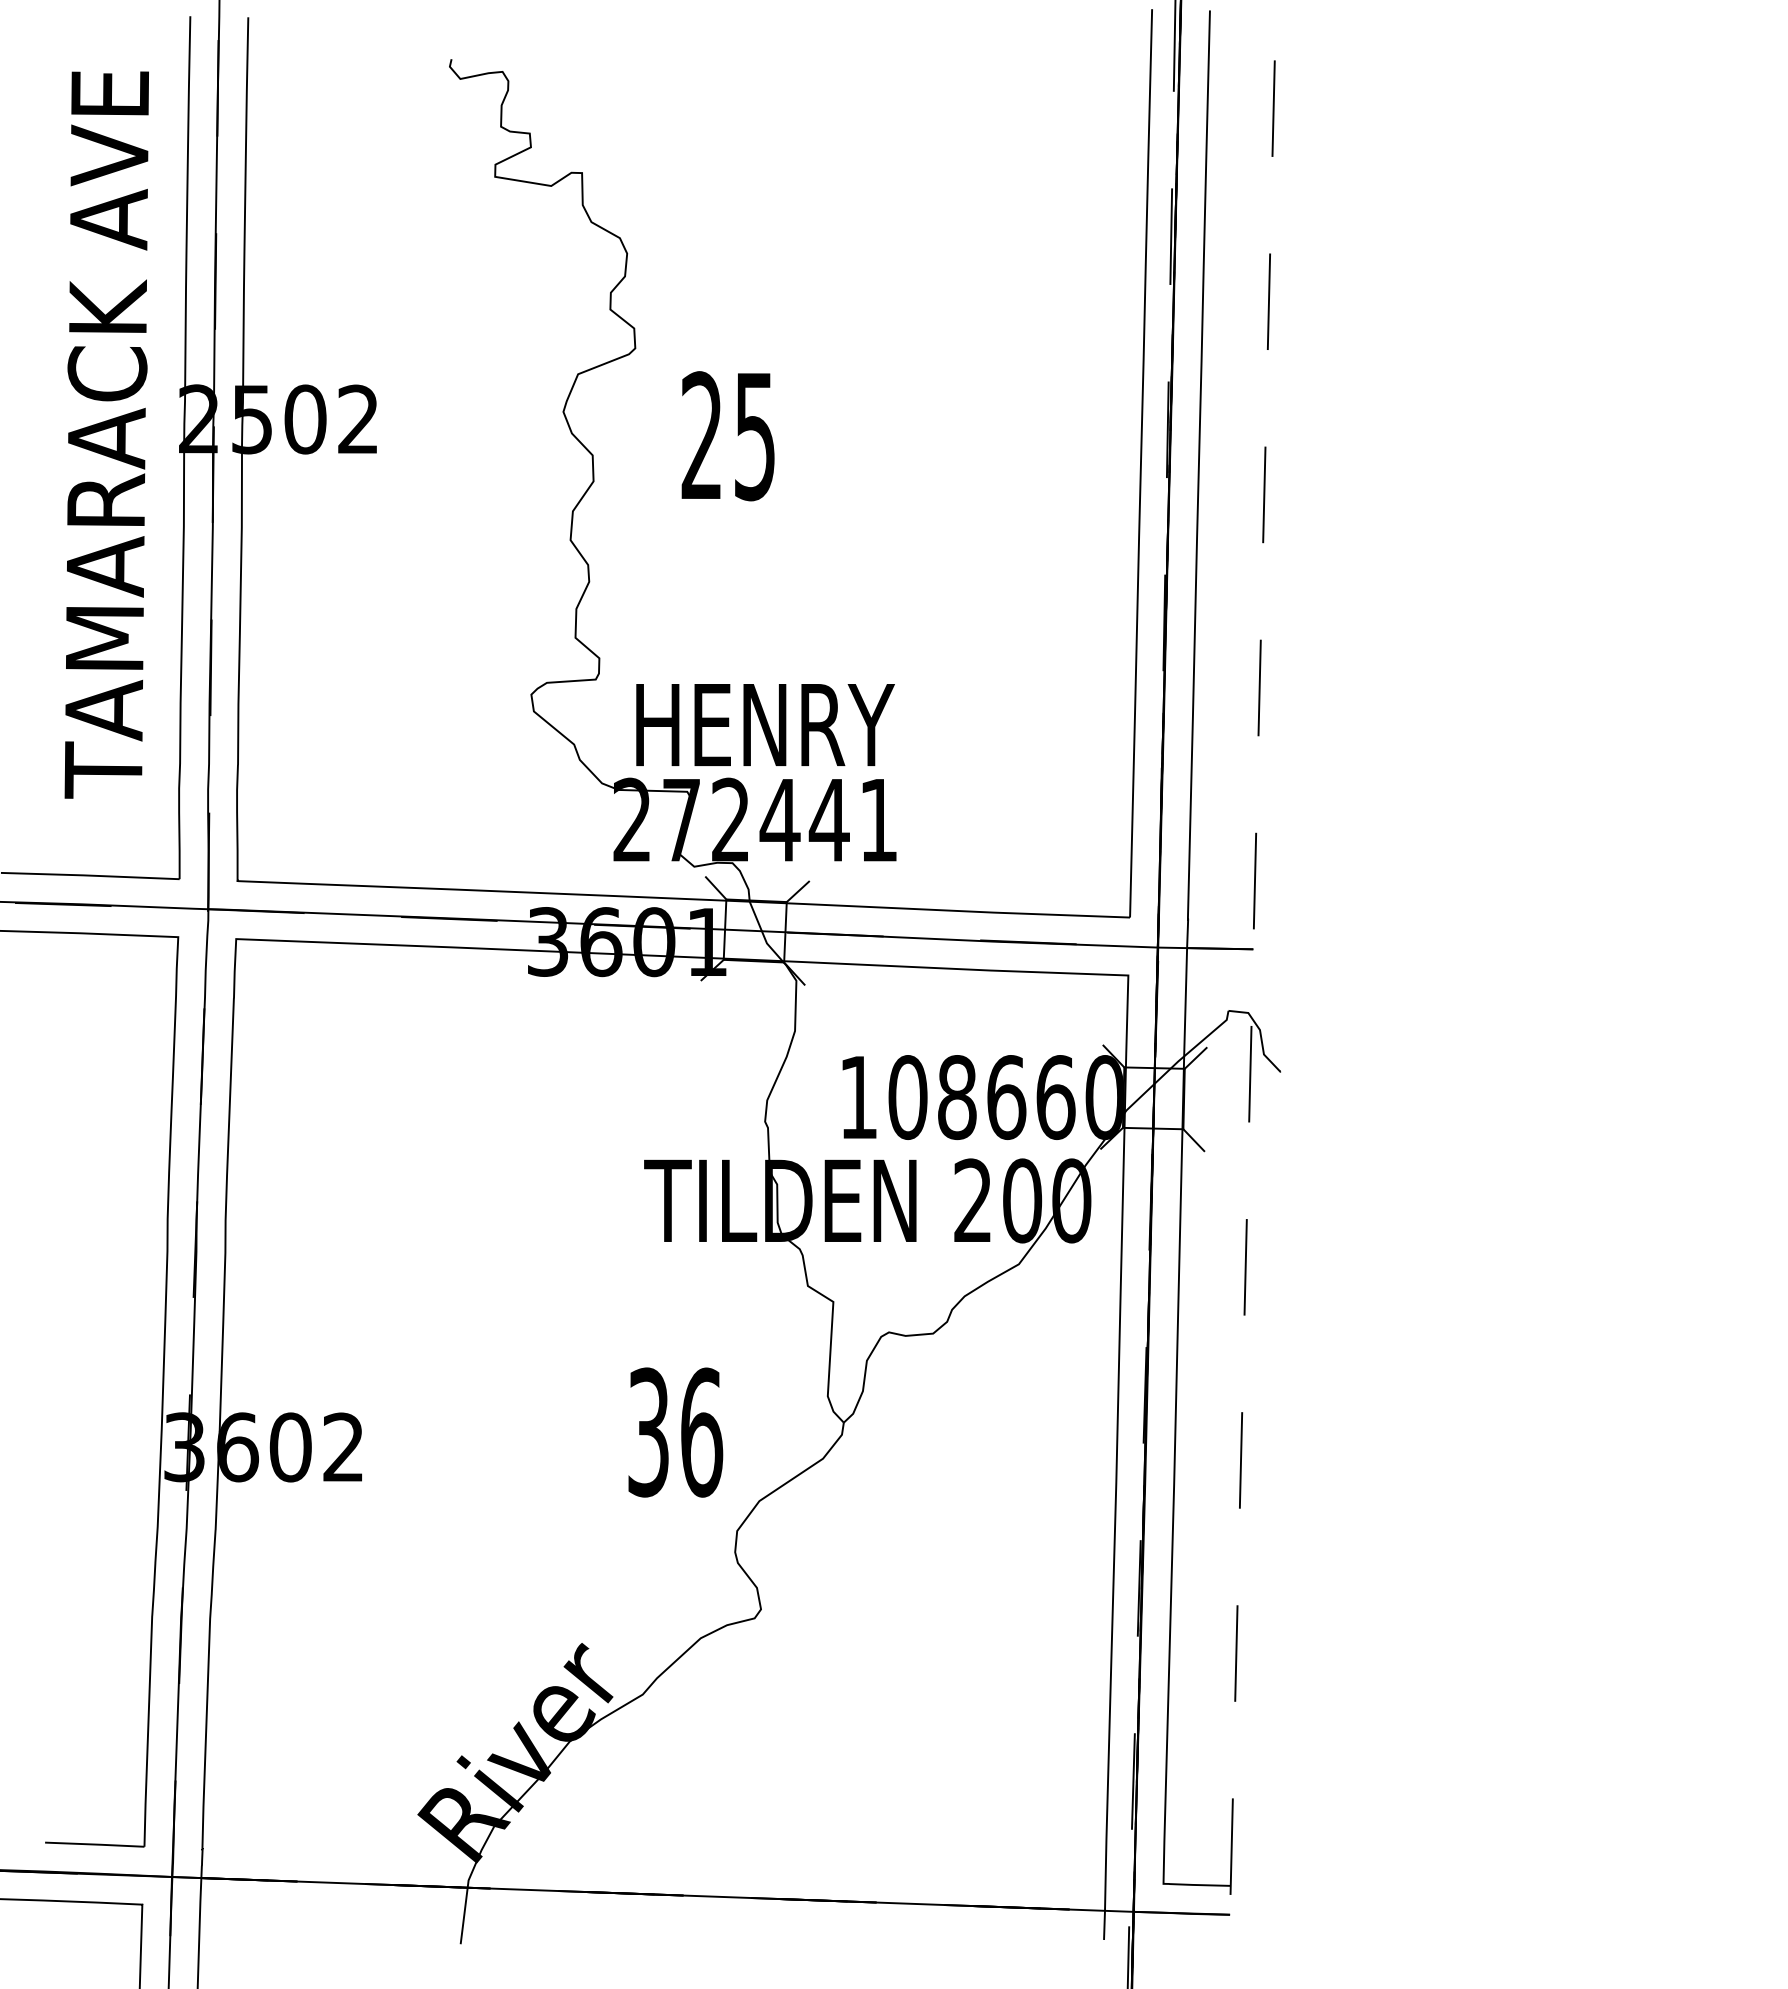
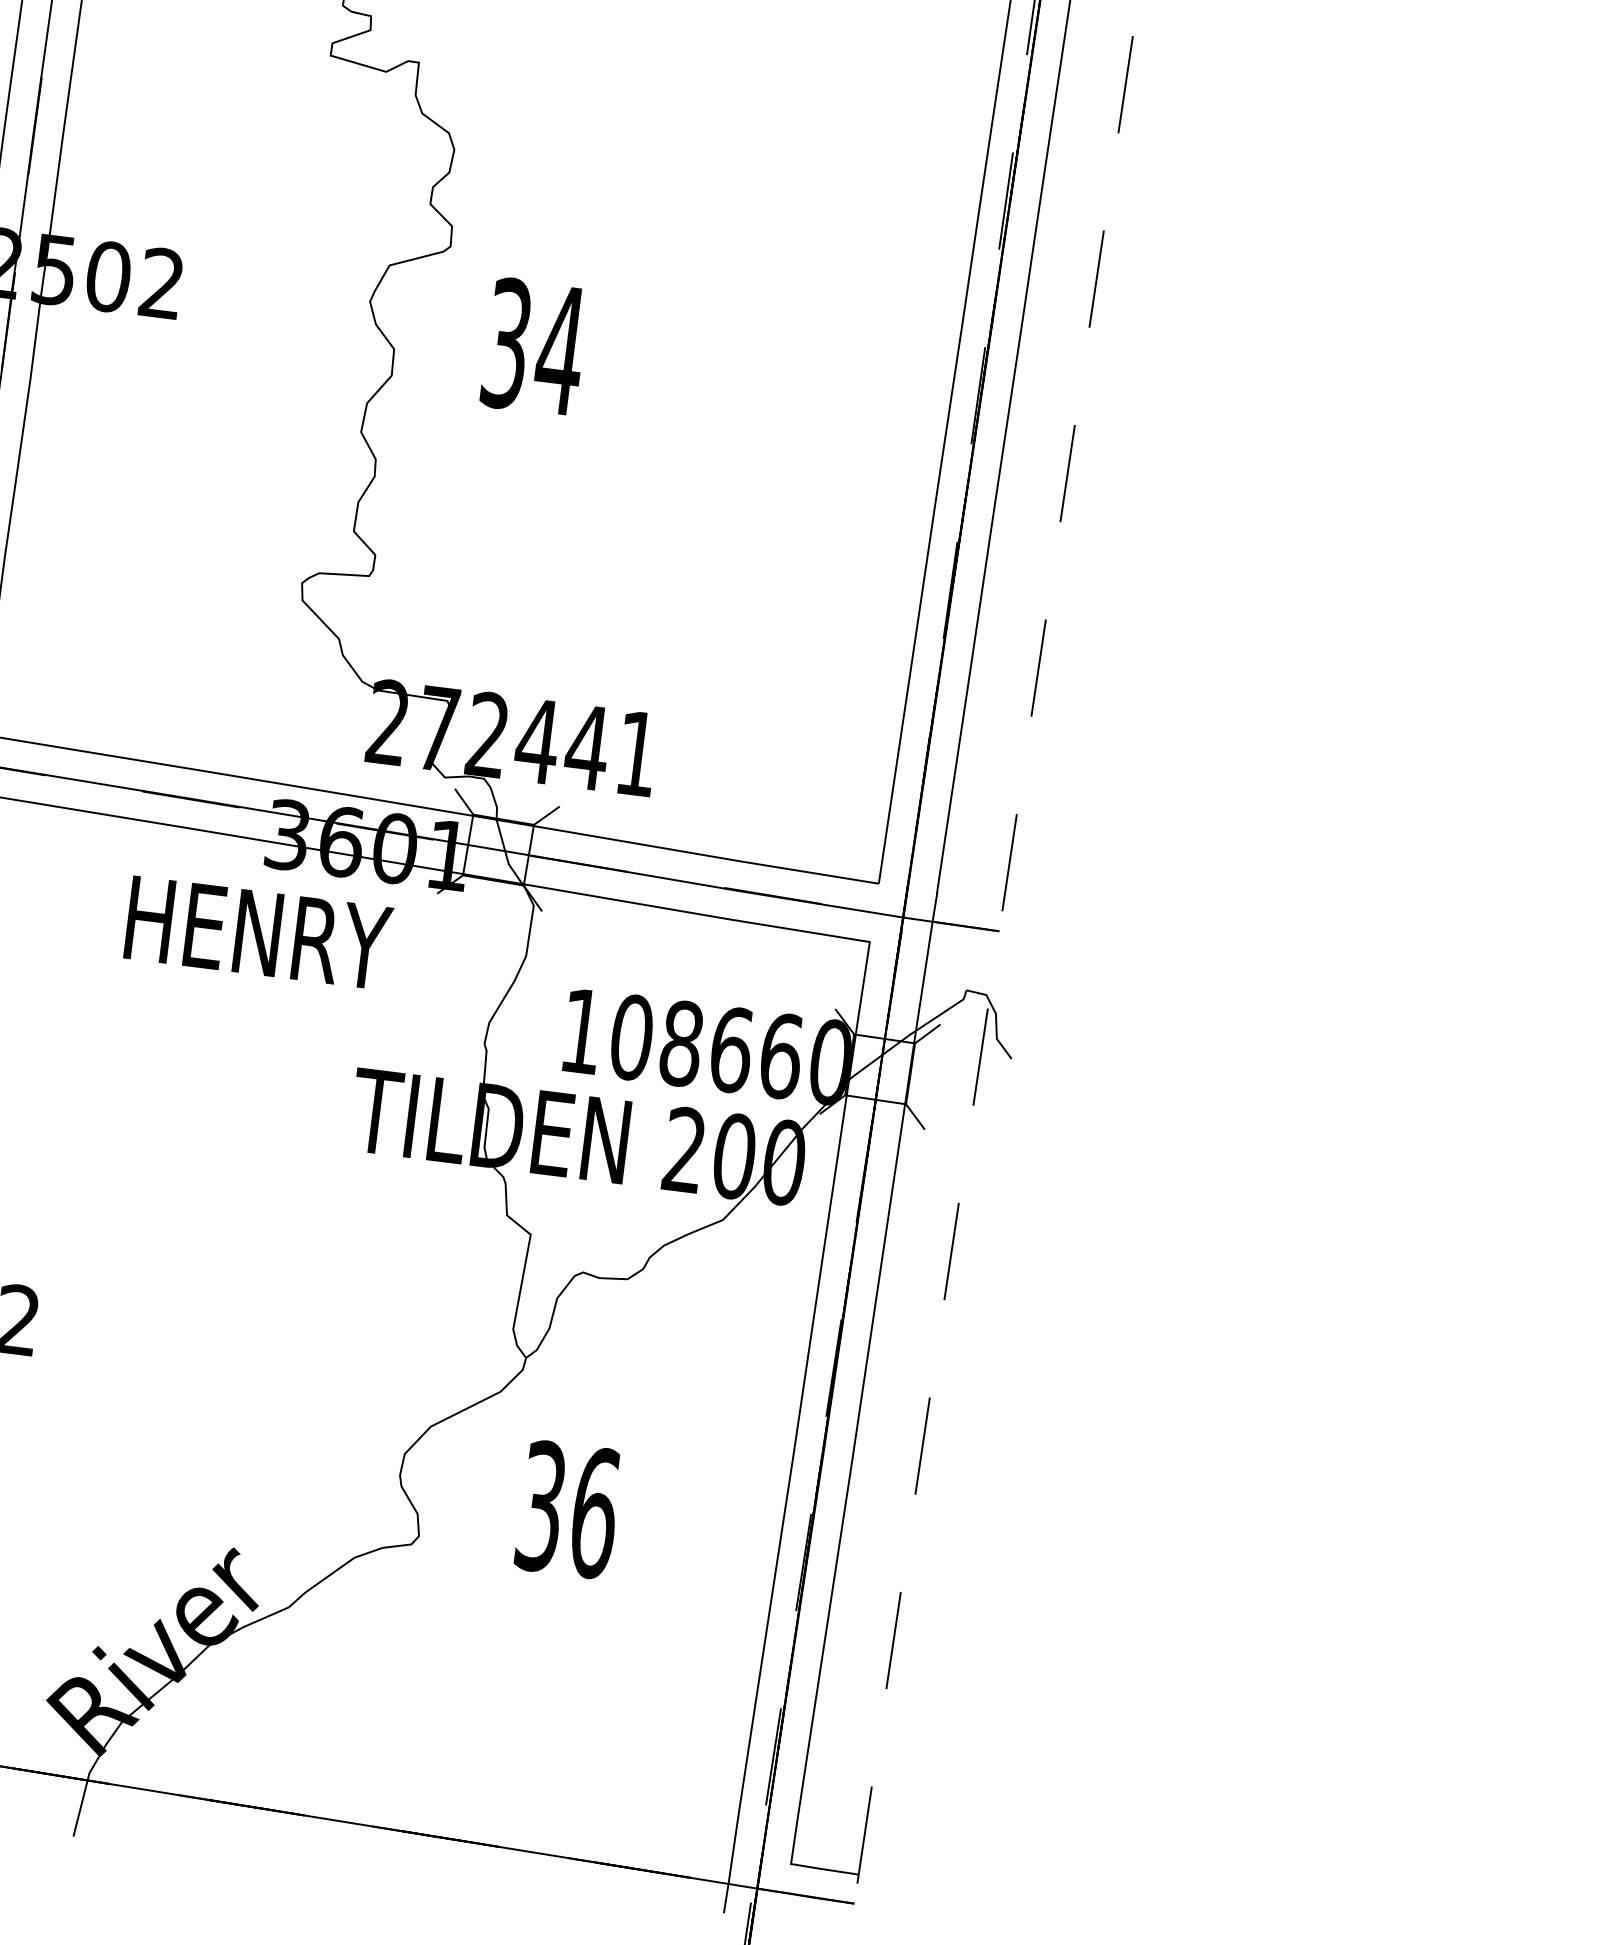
text: (729, 436) -> (534, 347), 25 -> 34
text: (765, 724) -> (258, 932), moved
text: (675, 1432) -> (568, 1509), moved

